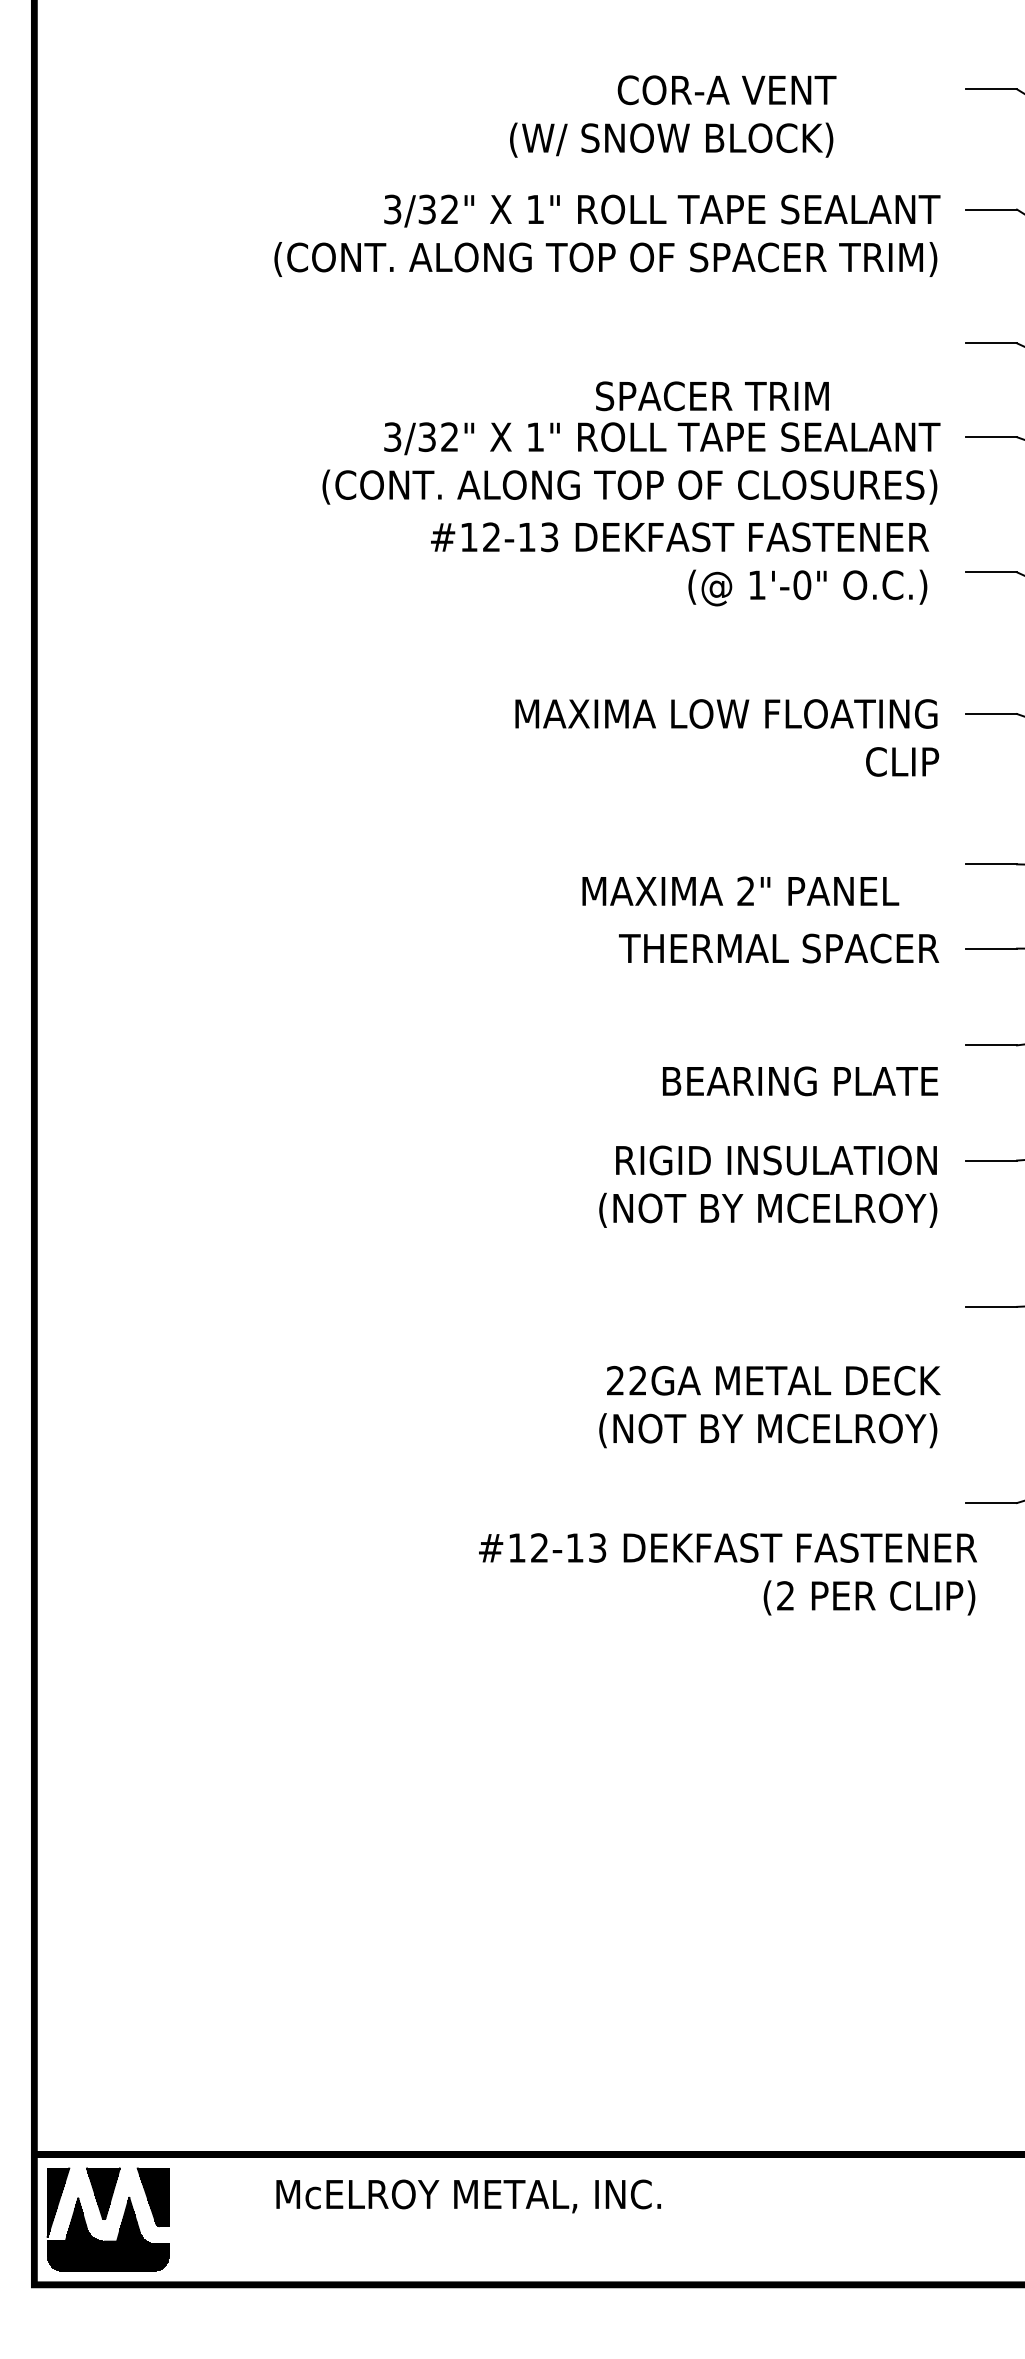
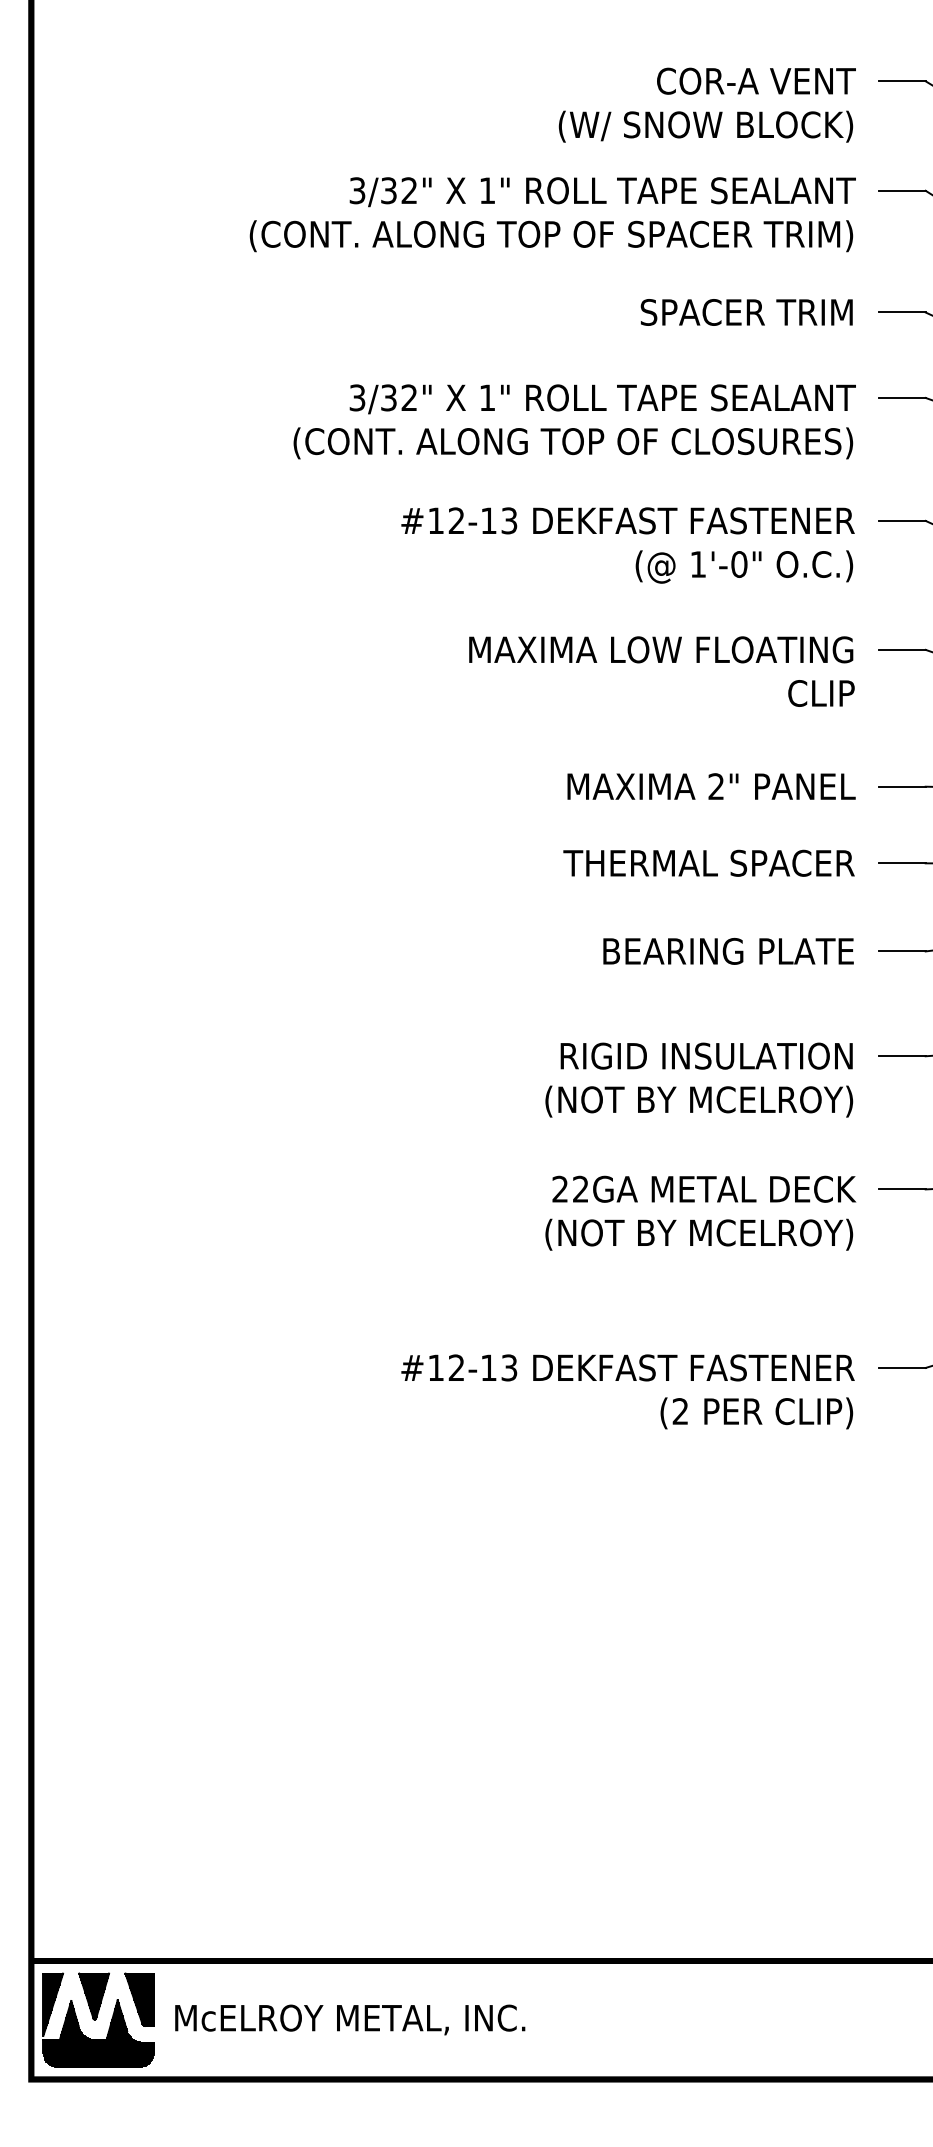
text: (673, 116) -> (707, 105), moved
text: (712, 396) -> (746, 312), moved
text: (680, 564) -> (628, 545), moved
text: (740, 890) -> (711, 785), moved
text: (800, 1081) -> (728, 951), moved
text: (769, 1407) -> (700, 1213), moved
text: (727, 1574) -> (627, 1392), moved
text: (468, 2196) -> (350, 2020), moved

